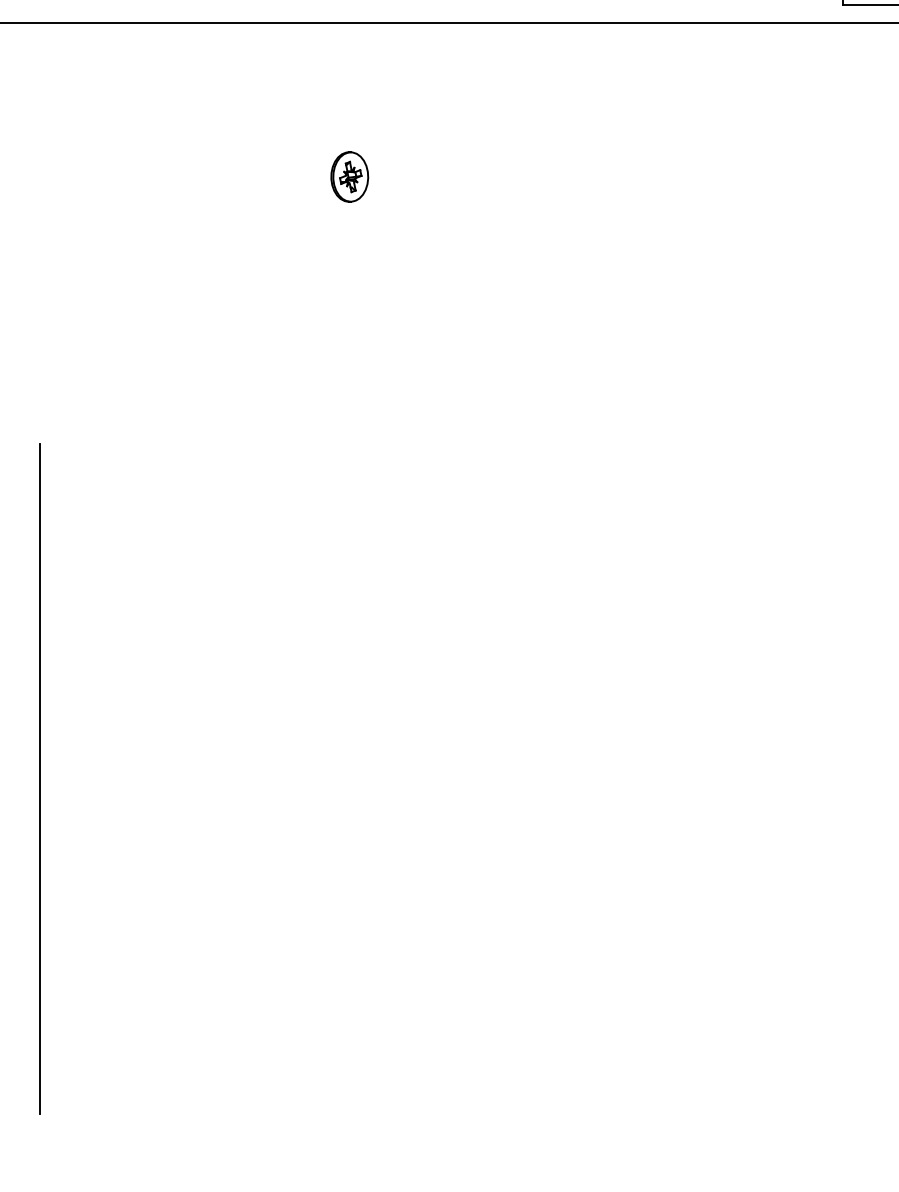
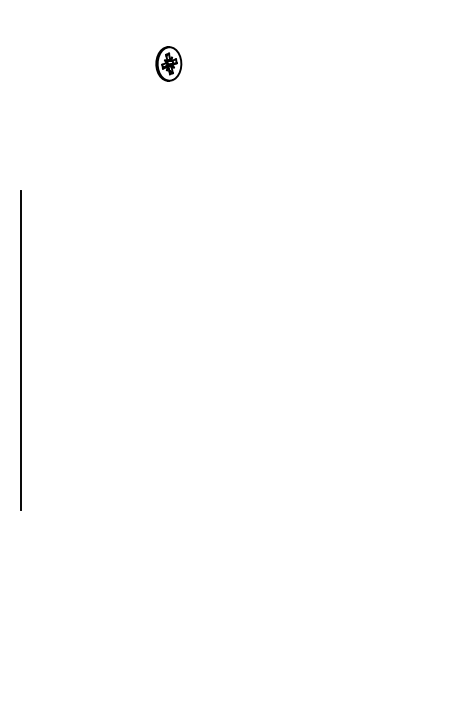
part: (348, 176) -> (168, 63), size x1.43

